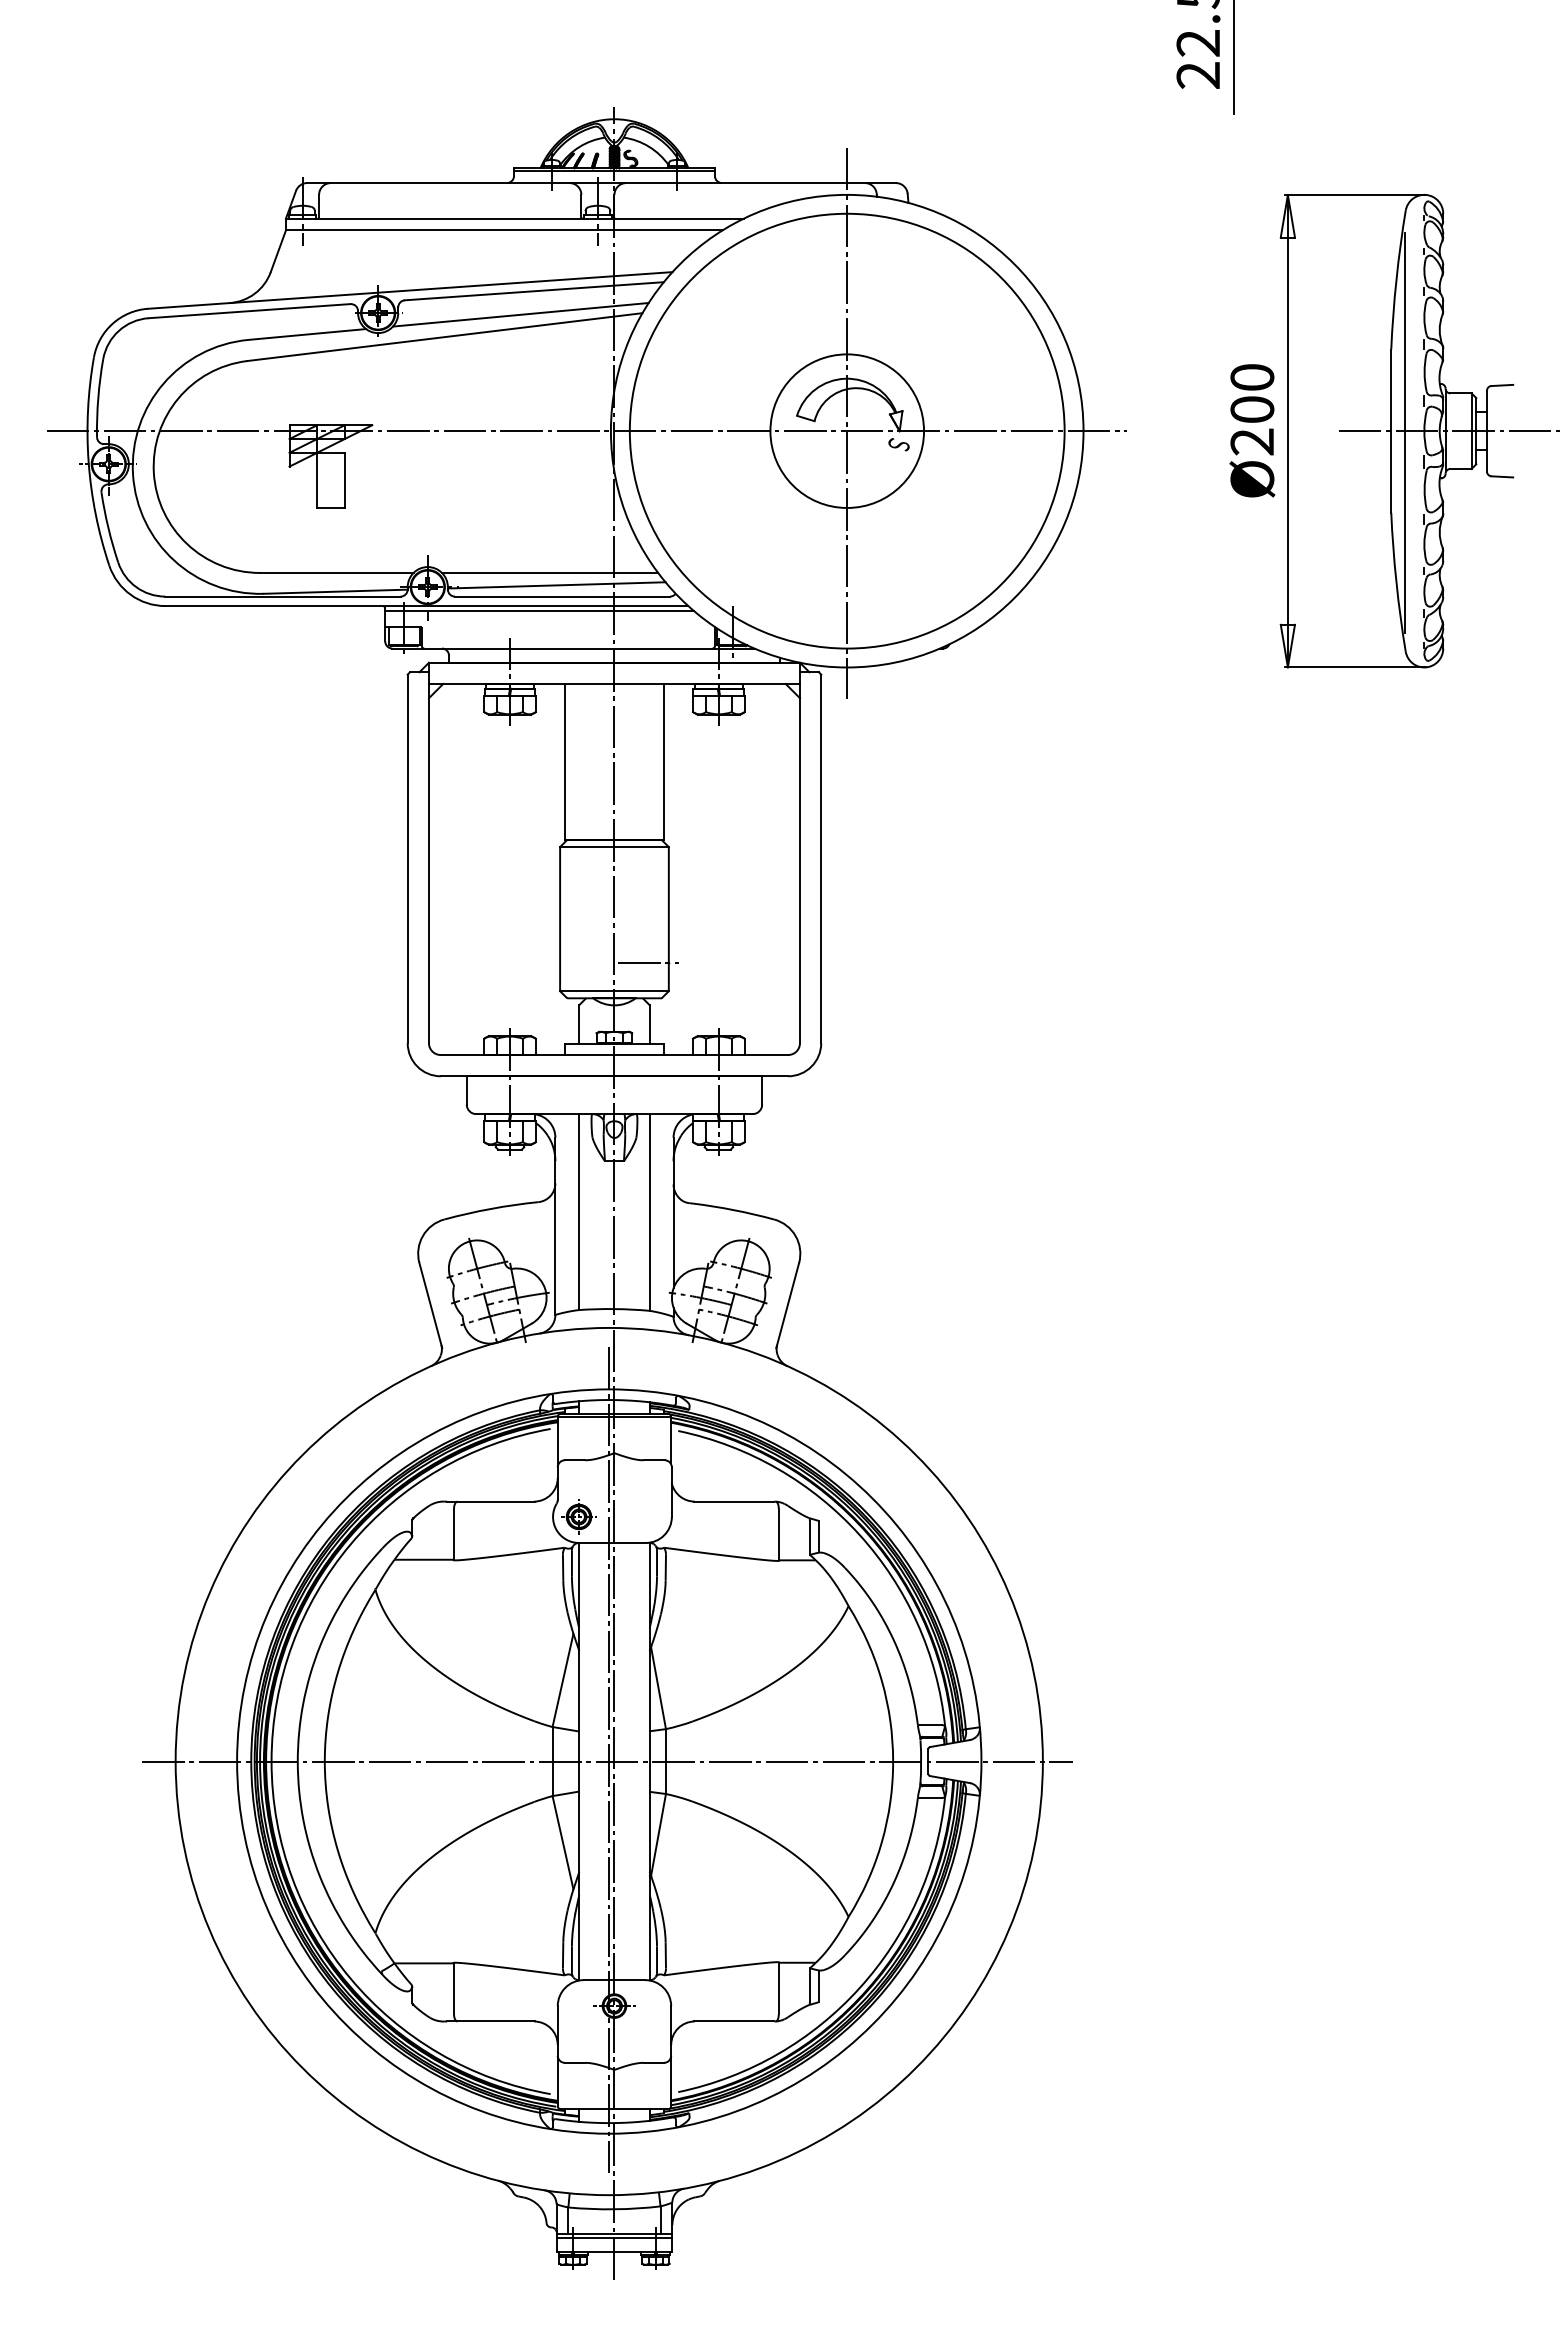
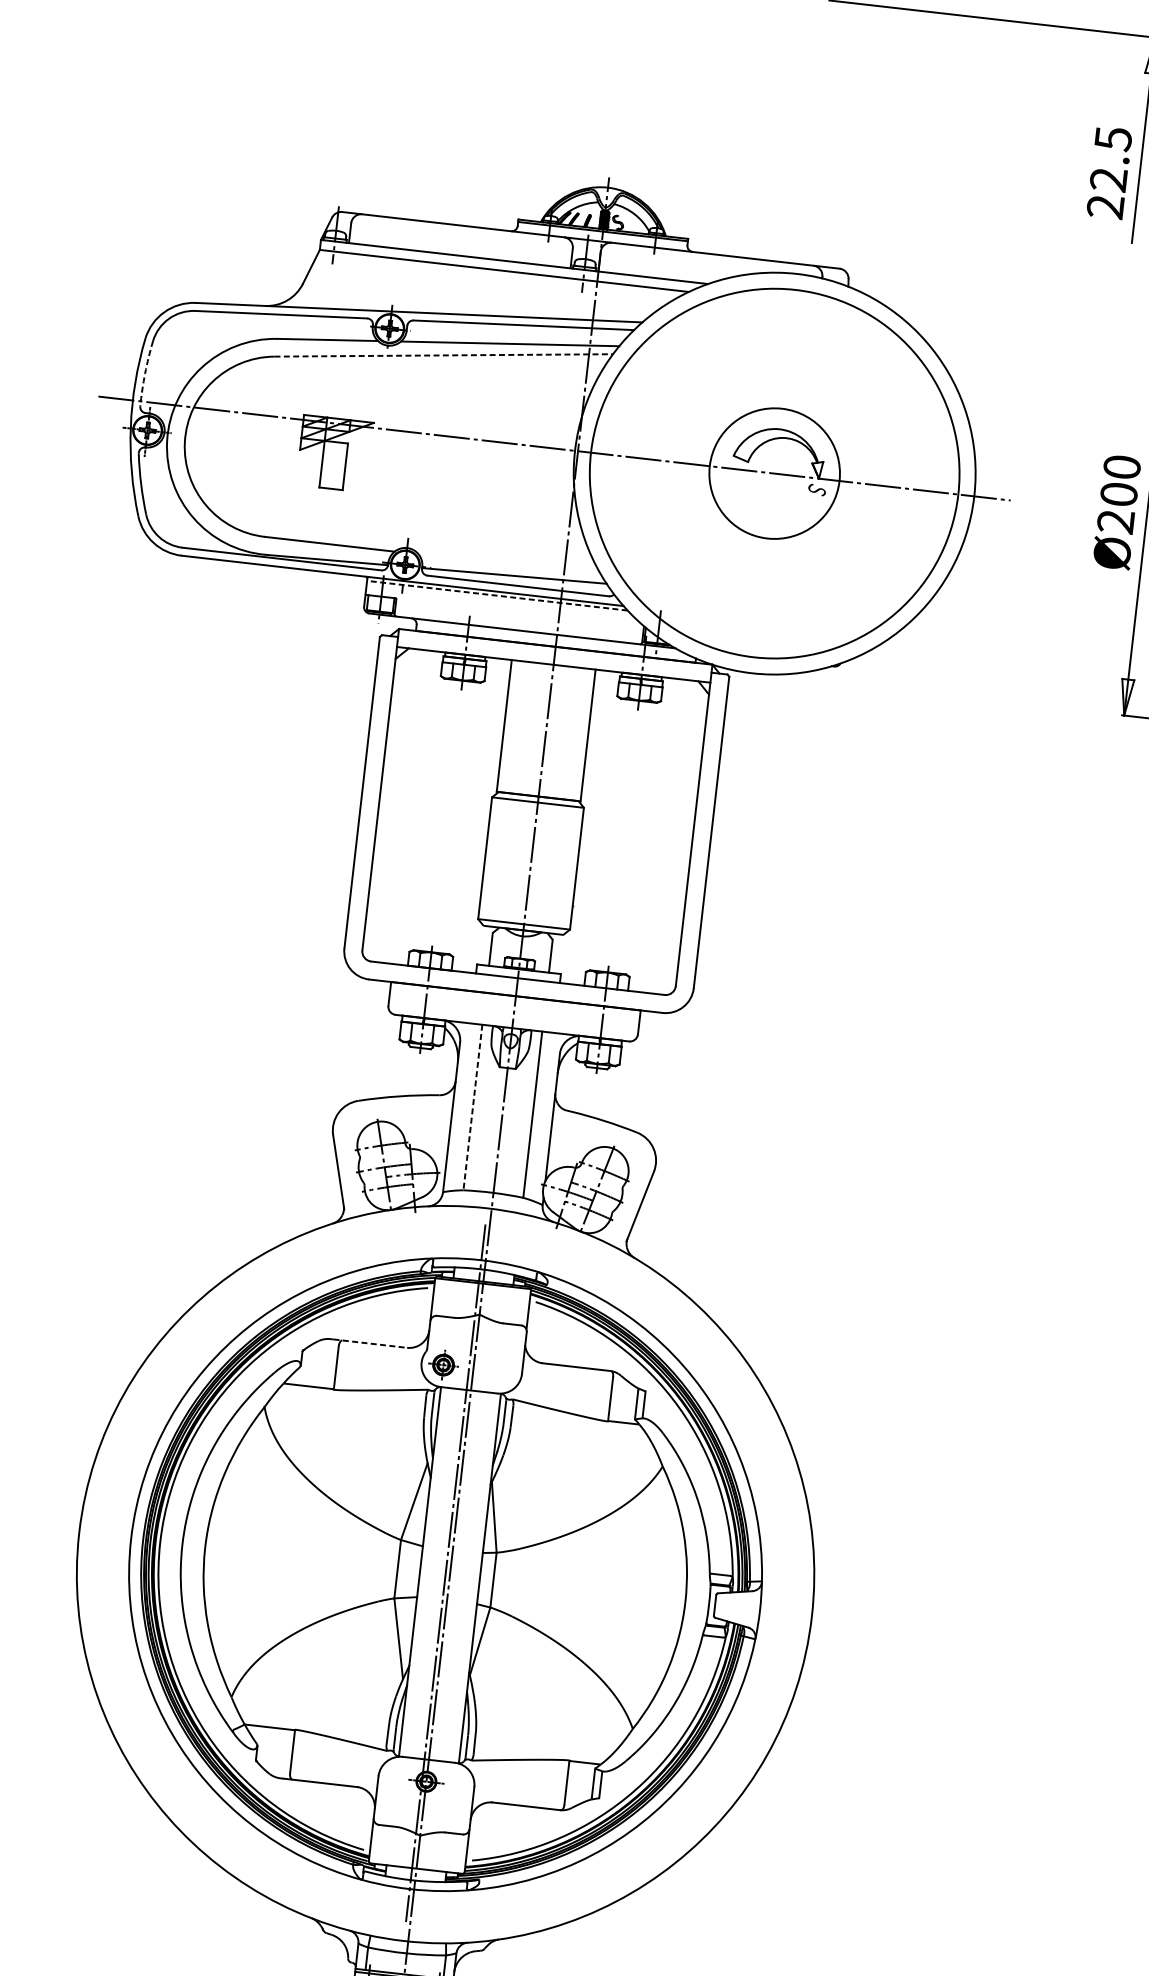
line: (445, 337) -> (444, 355), solid -> dashed
arc: (98, 398) -> (145, 373), solid -> dashed
line: (847, 423) -> (775, 467), removed
line: (550, 572) -> (510, 564), removed
line: (538, 610) -> (496, 595), solid -> dashed
line: (648, 962) -> (555, 903), removed
line: (579, 1212) -> (473, 1107), solid -> dashed
line: (491, 1501) -> (371, 1343), solid -> dashed
line: (607, 1761) -> (444, 1574), removed

